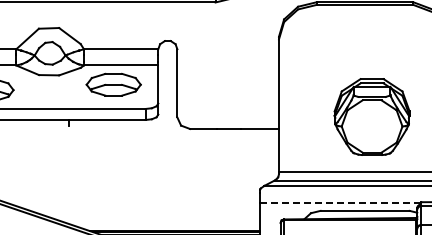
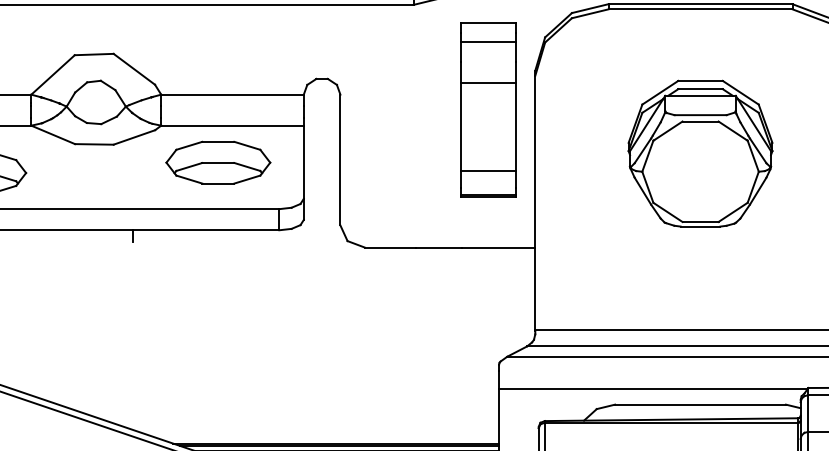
part: (254, 57) -> (488, 110), added
part: (371, 116) -> (699, 152), moved
line: (341, 202) -> (655, 388), dashed -> solid

